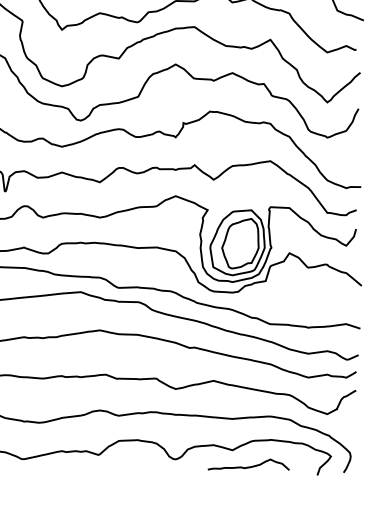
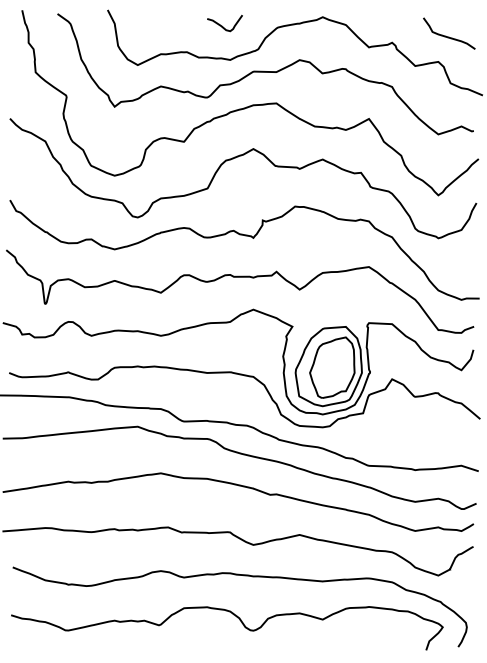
curve: (248, 466) -> (342, 639), removed

